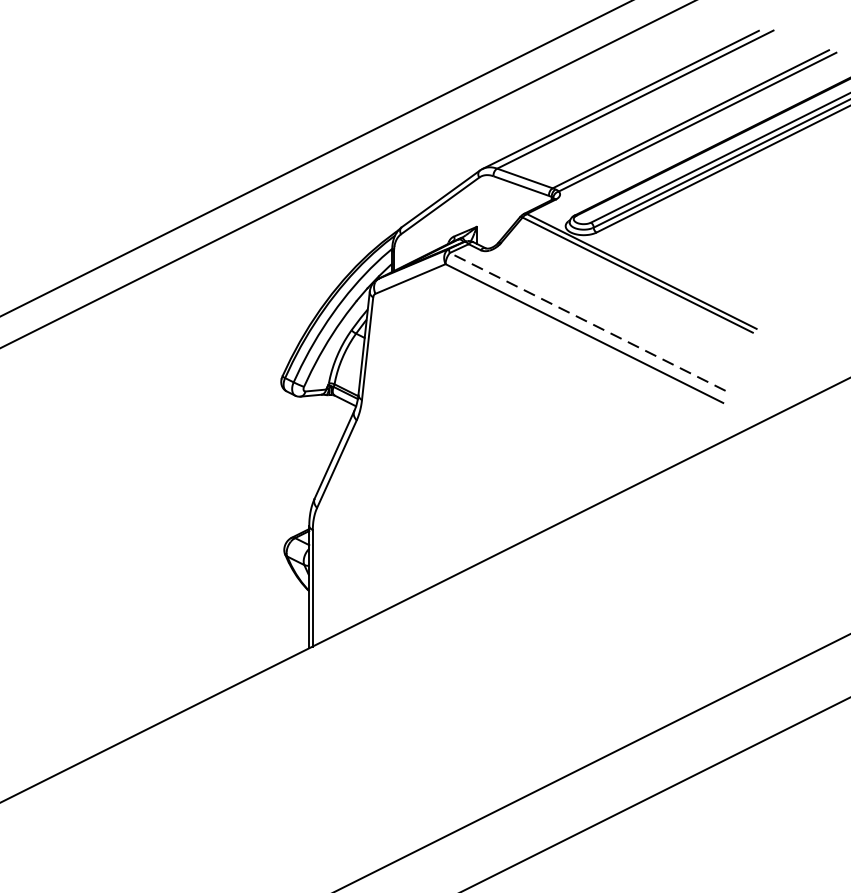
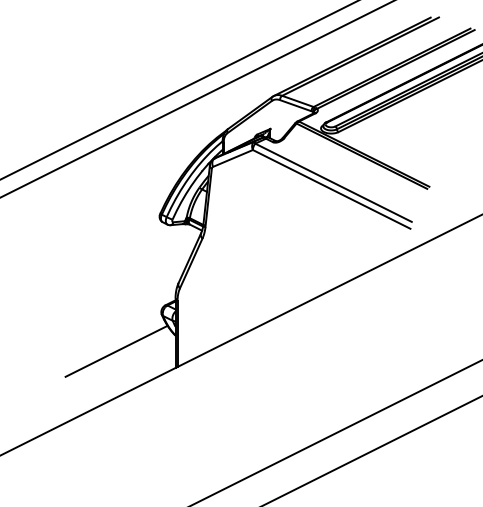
line: (587, 321) -> (333, 182), dashed -> solid
line: (205, 617) -> (116, 350), added

